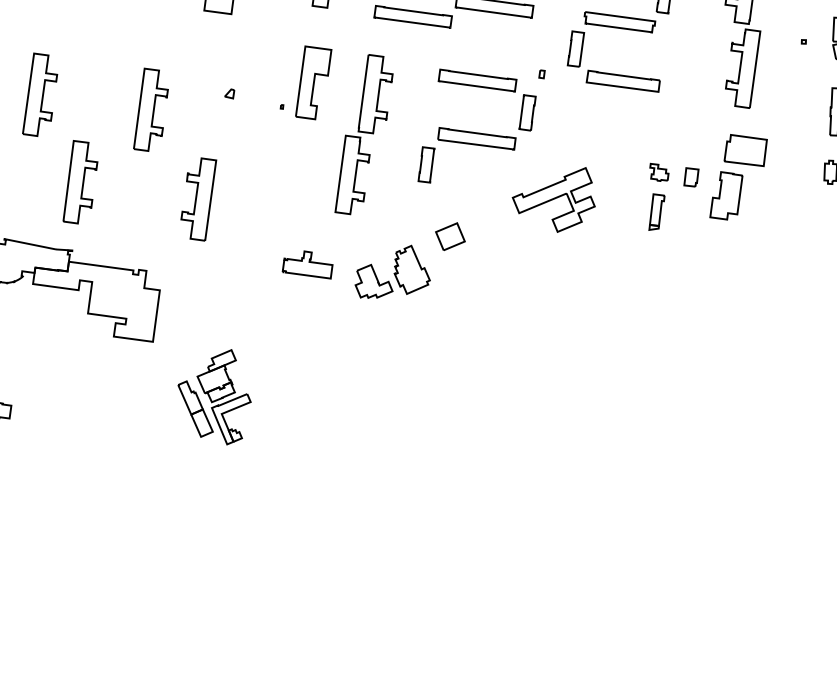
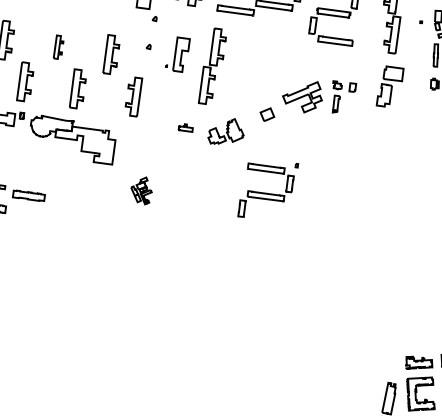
part: (242, 33) -> (154, 18), added
part: (305, 82) -> (177, 54), moved
part: (39, 92) -> (58, 46), size x0.6
part: (482, 124) -> (268, 189), moved
part: (673, 196) -> (344, 96), moved
part: (450, 236) -> (267, 114), moved
part: (307, 263) -> (185, 127), size x0.6
part: (214, 396) -> (141, 190), size x0.6

